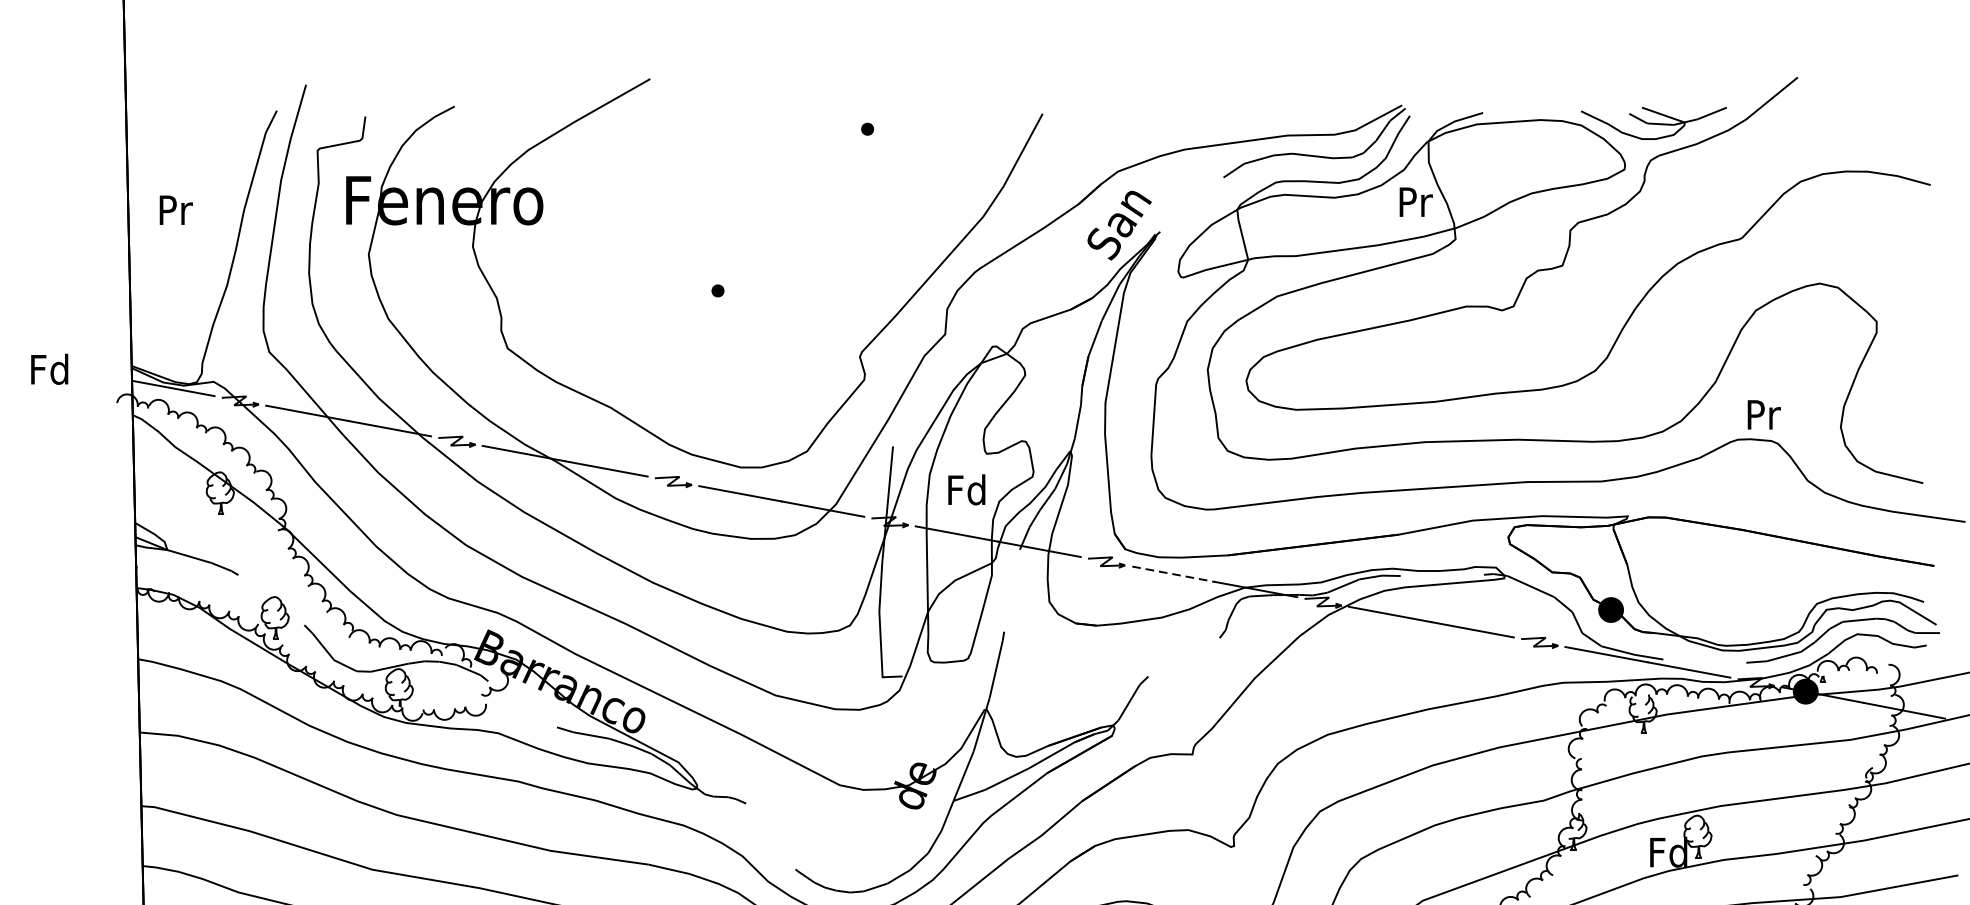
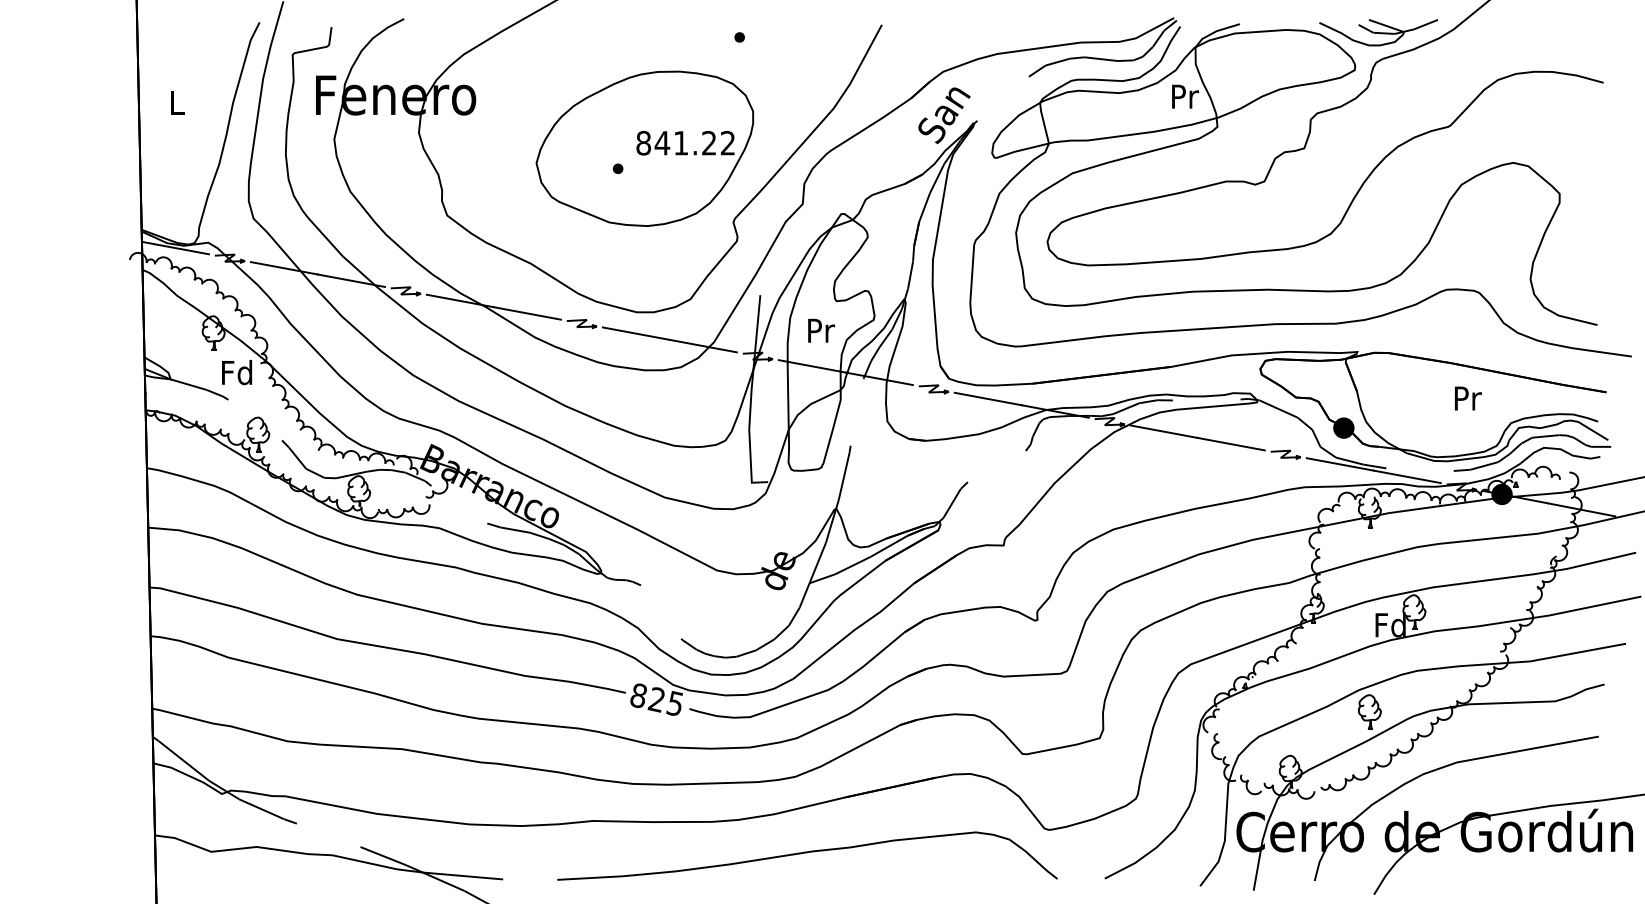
text: (175, 210) -> (177, 103), Pr -> L
part: (750, 265) -> (644, 148), added
text: (49, 369) -> (236, 372), moved
text: (1764, 414) -> (1468, 398), moved
text: (967, 489) -> (820, 330), Fd -> Pr
line: (1173, 574) -> (988, 399), dashed -> solid

